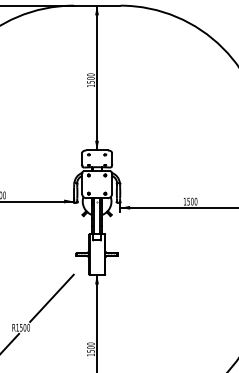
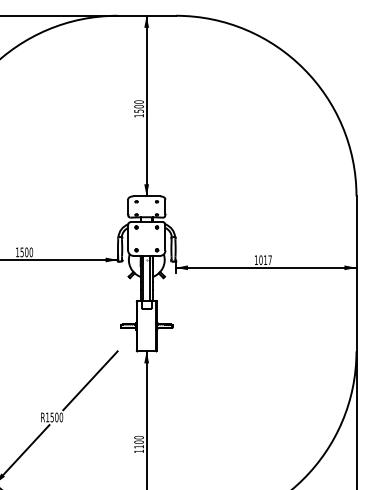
text: (192, 201) -> (265, 260), 1500 -> 1017
text: (90, 351) -> (138, 446), 1500 -> 1100

